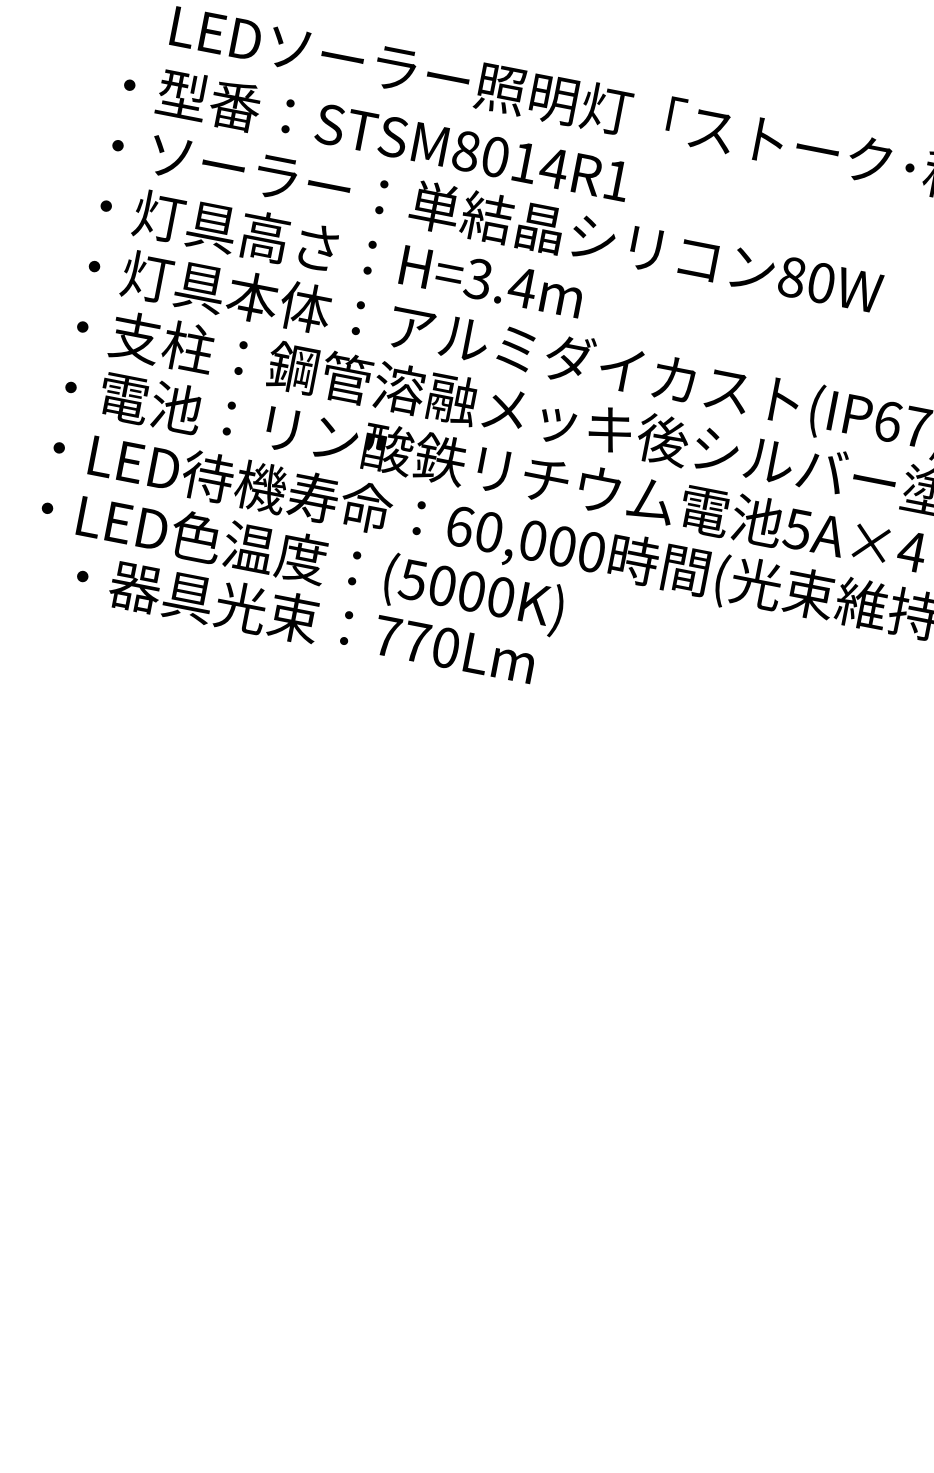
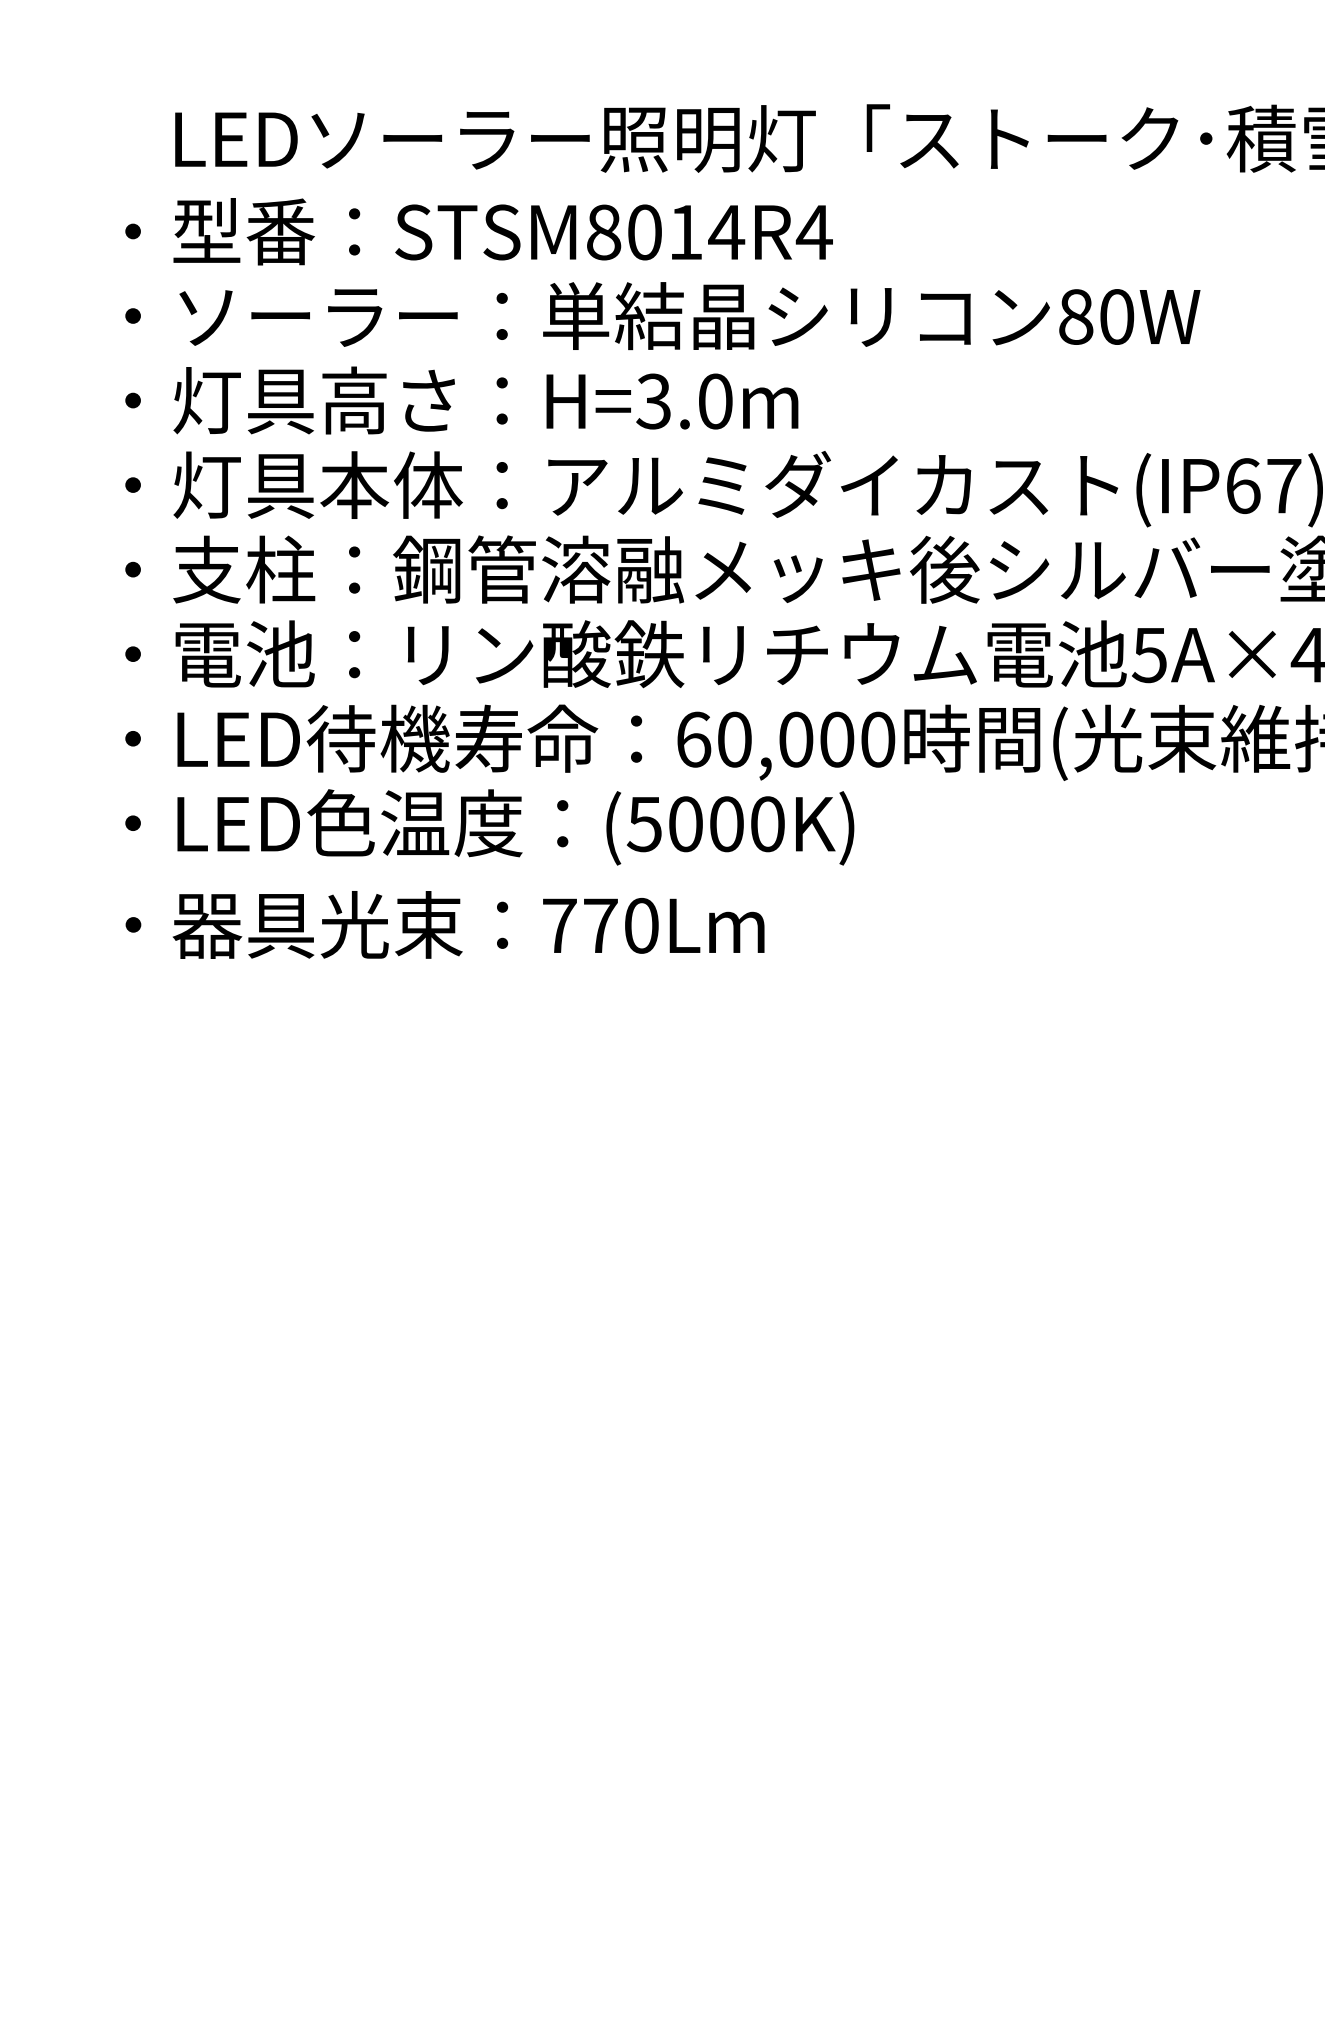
text: (616, 180) -> (813, 232), STSM8014R1 -> STSM8014R4
text: (521, 287) -> (714, 401), H=3.4m -> H=3.0m
text: (305, 619) -> (444, 924), moved

